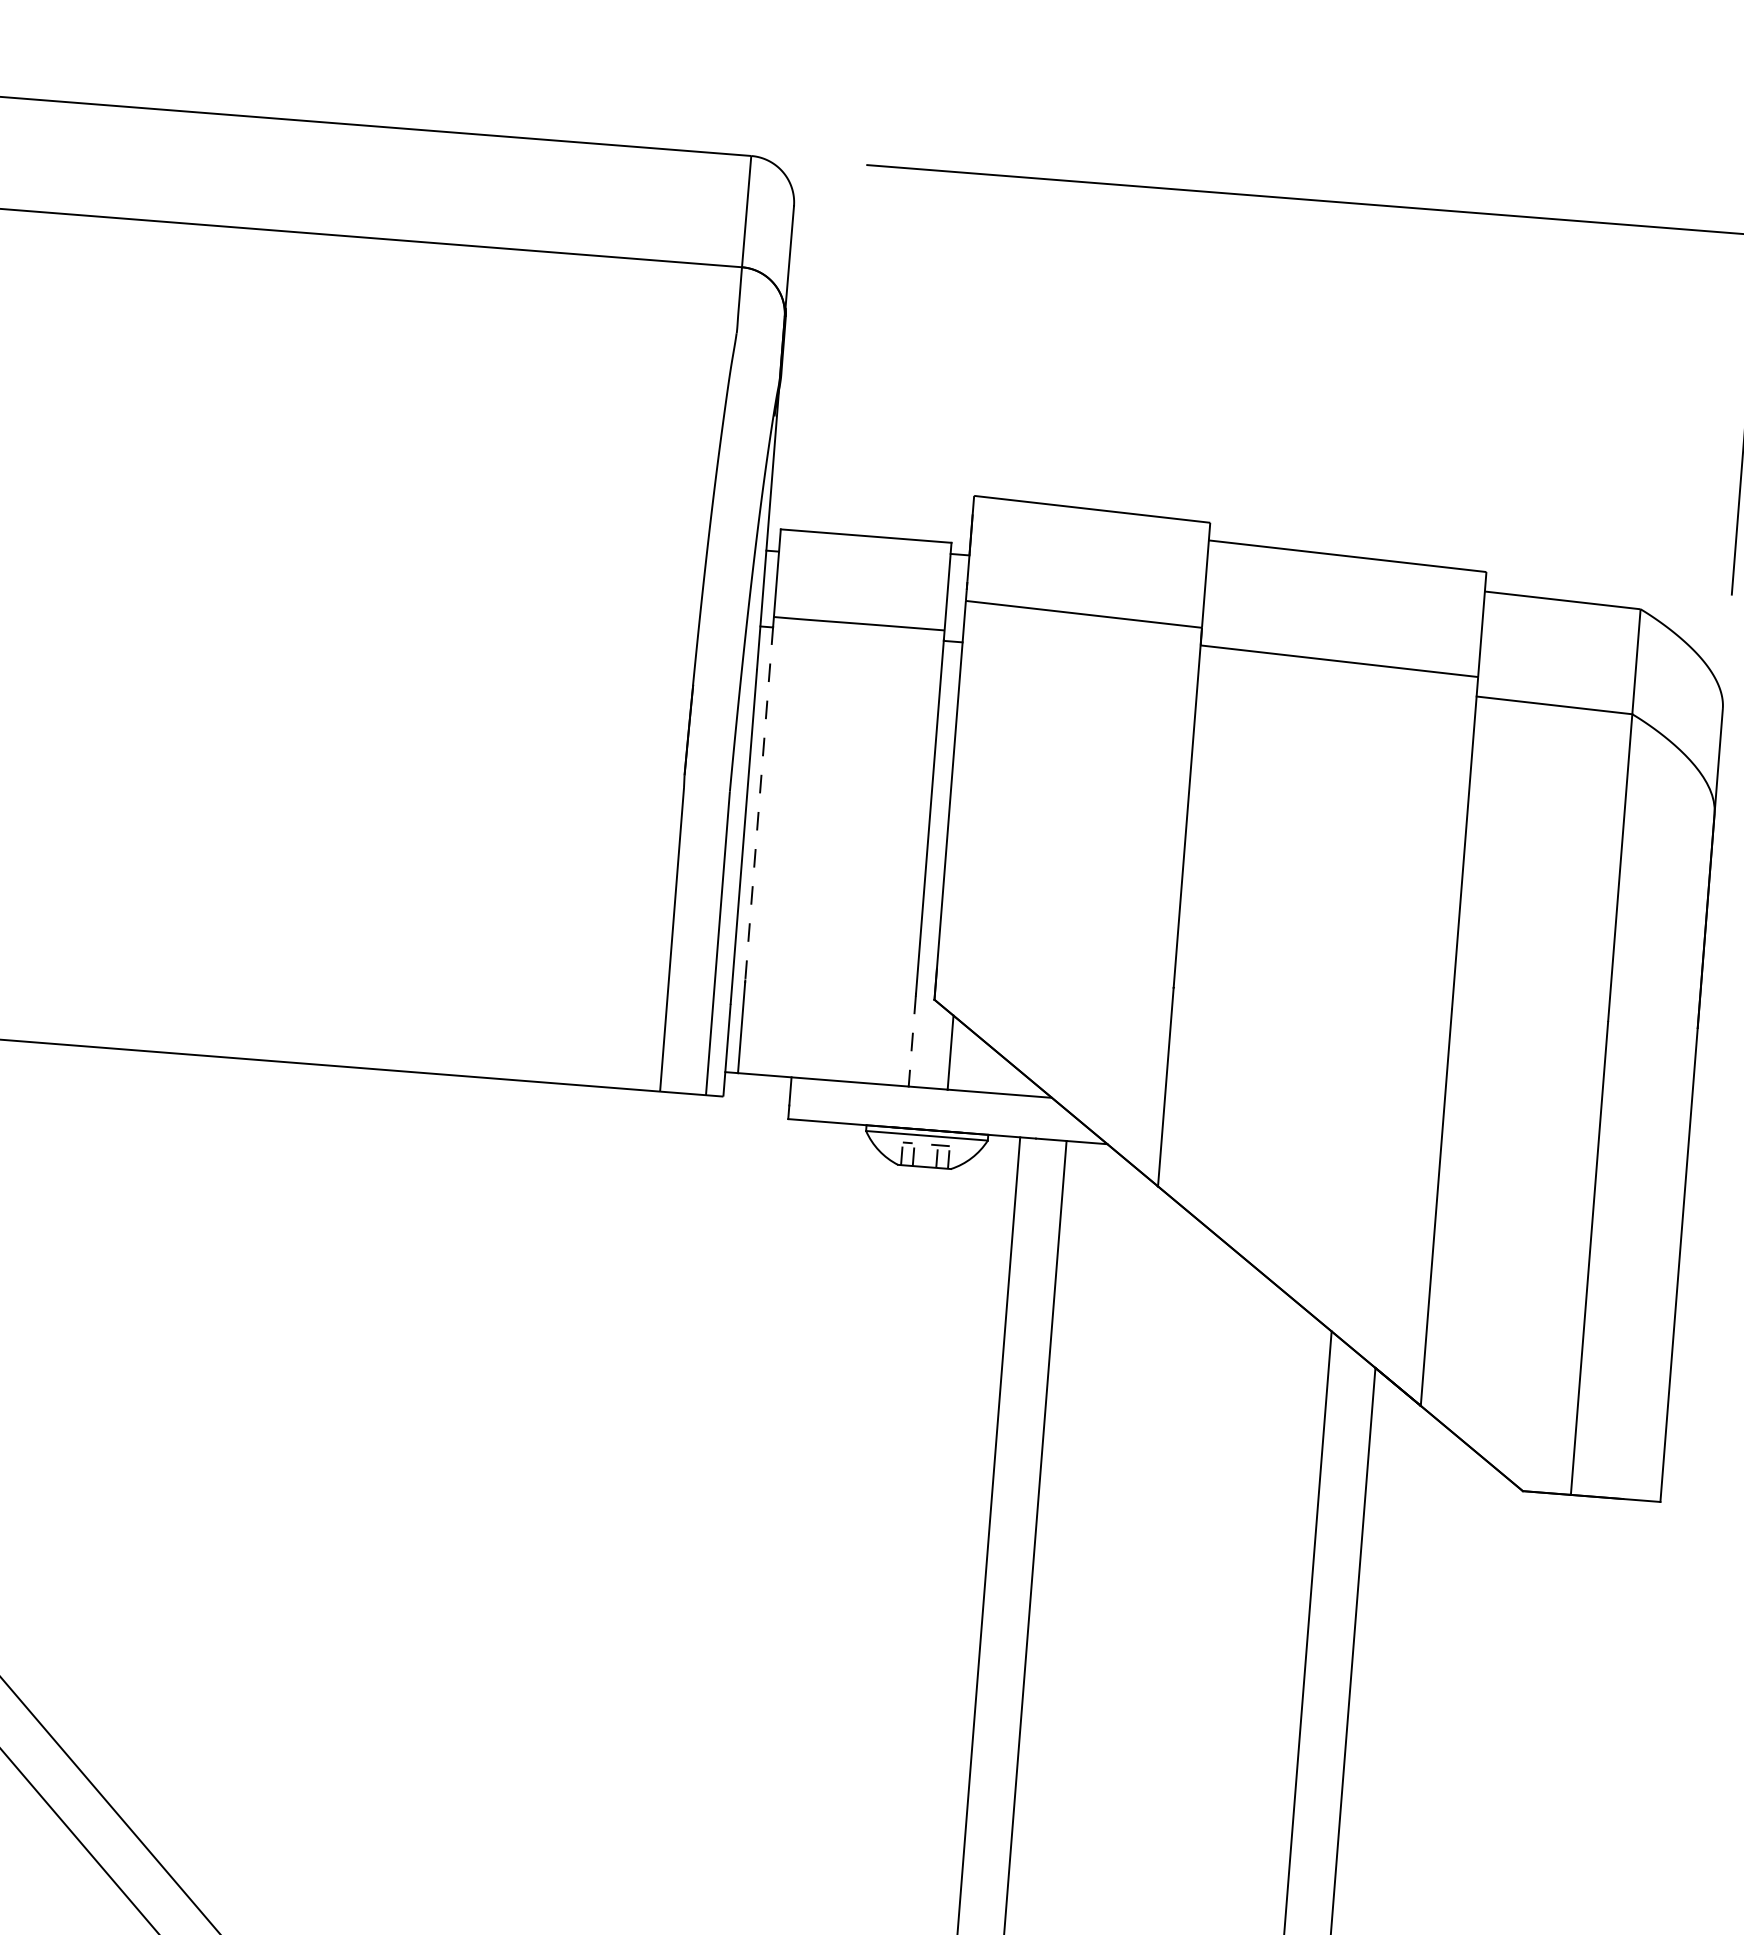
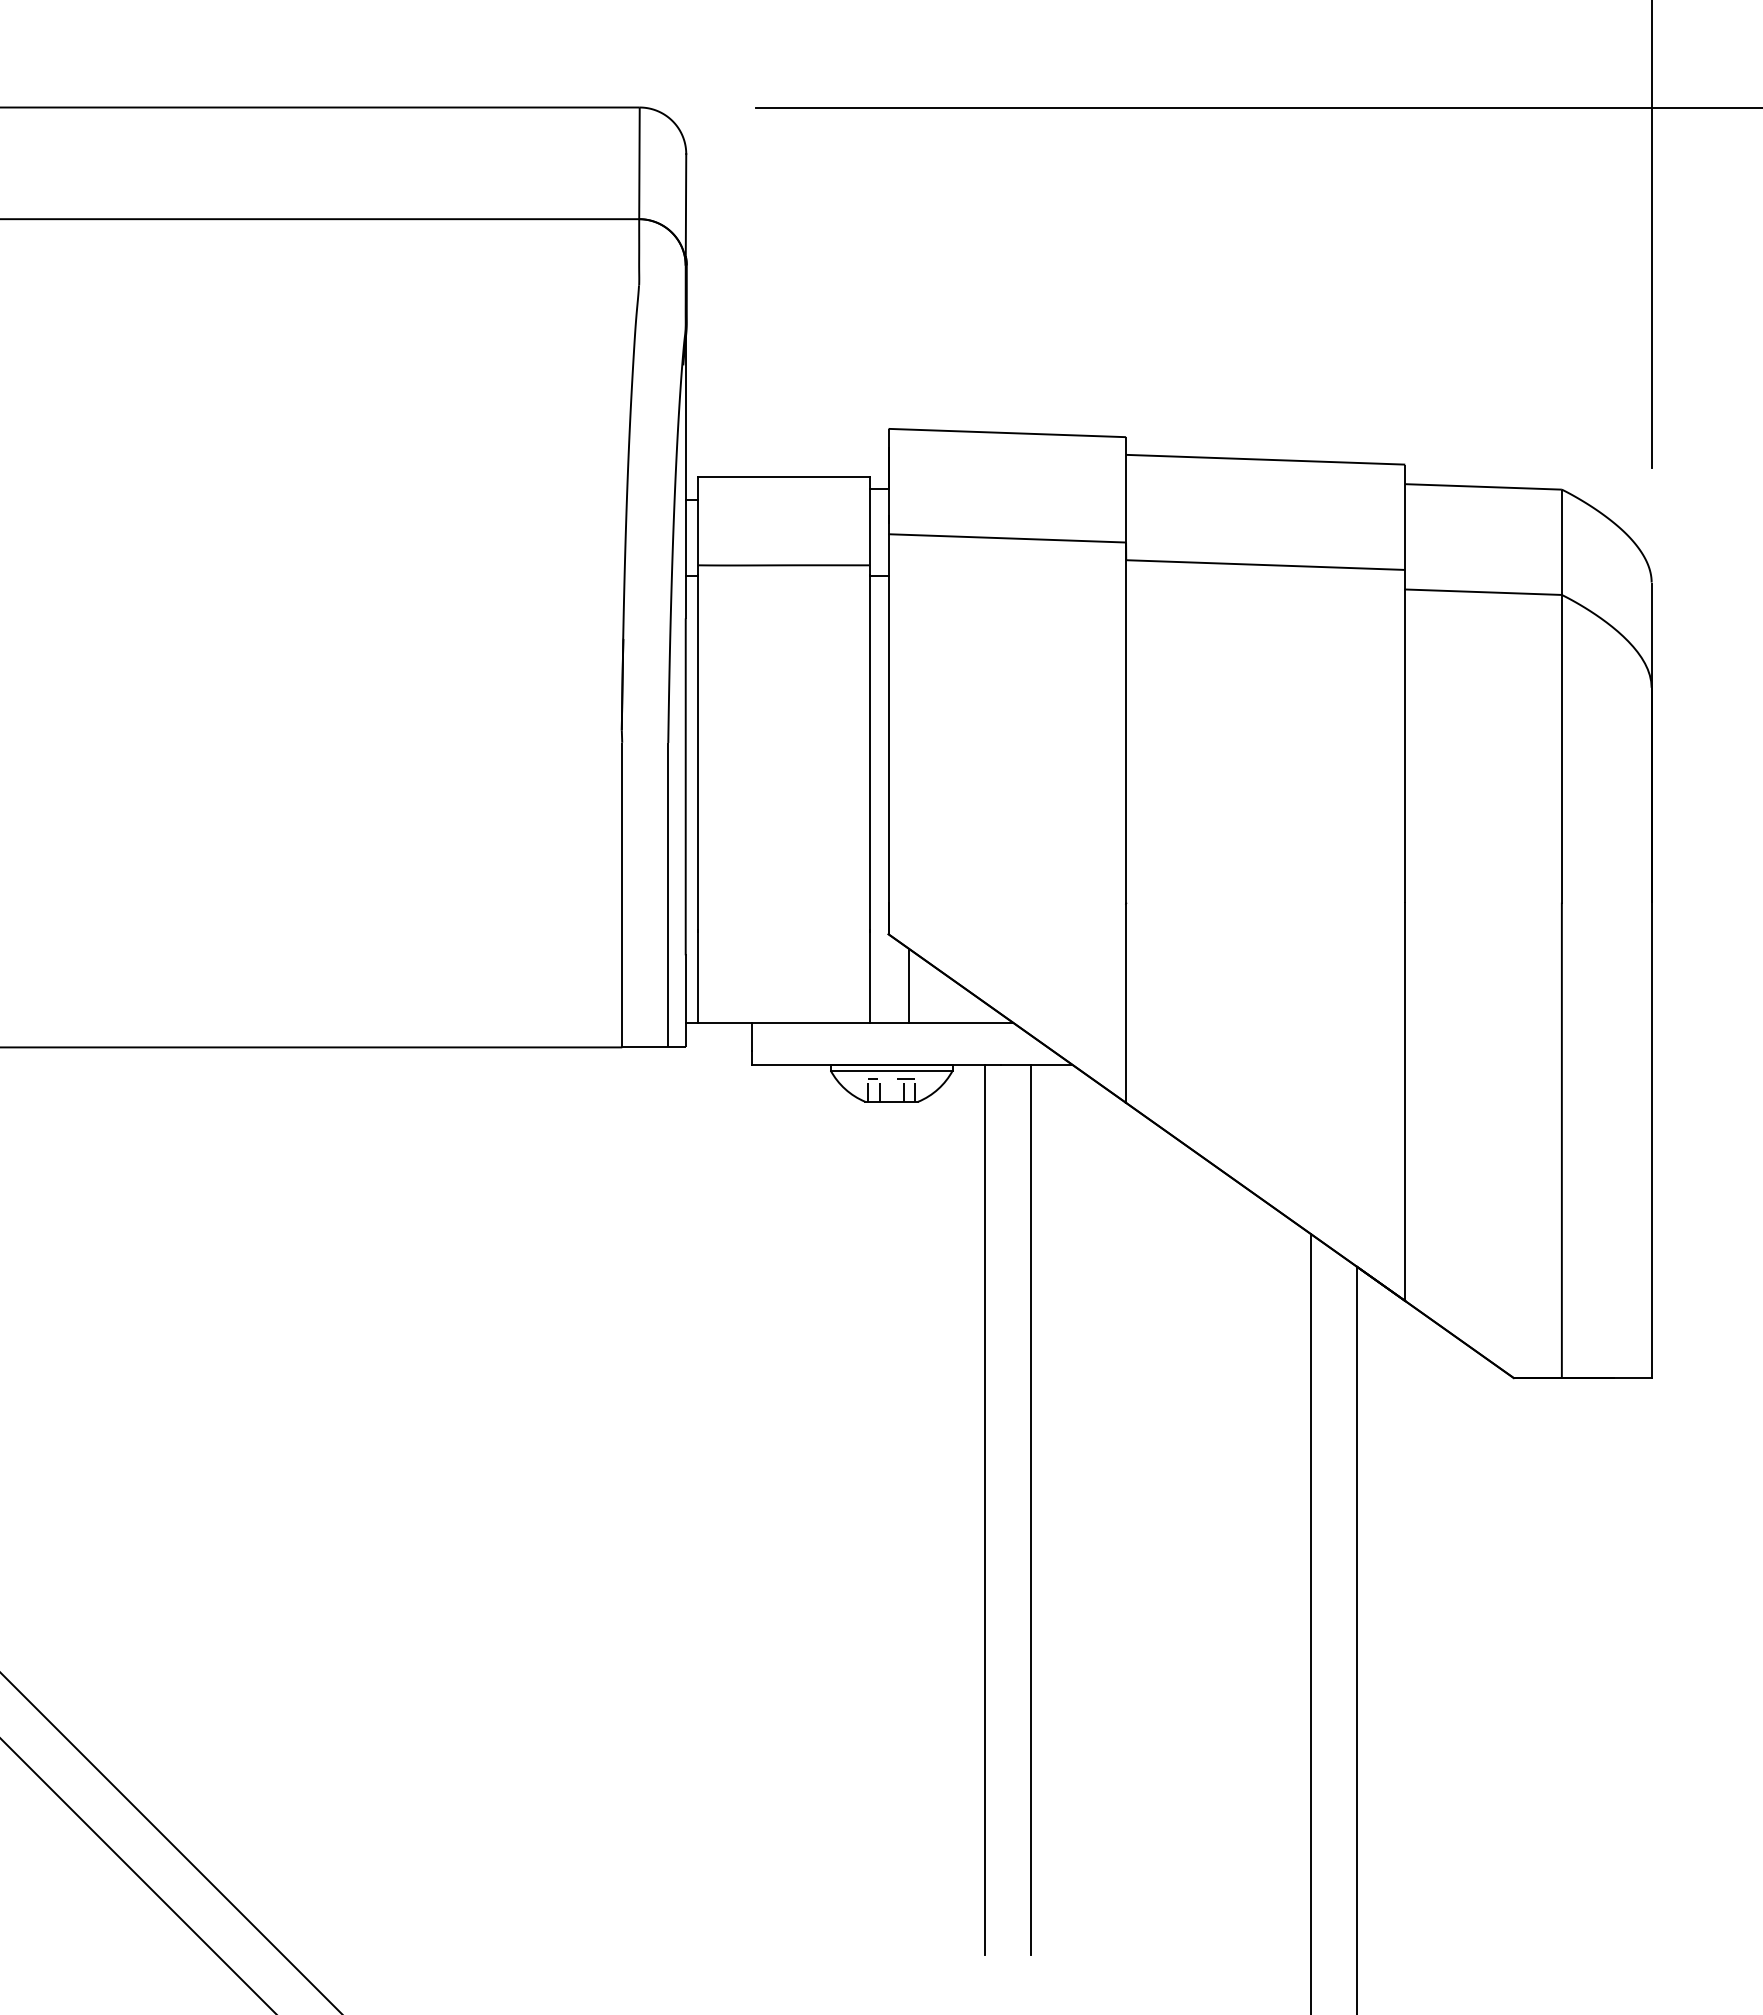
line: (759, 803) -> (698, 752), dashed -> solid
line: (912, 1041) -> (869, 977), dashed -> solid

